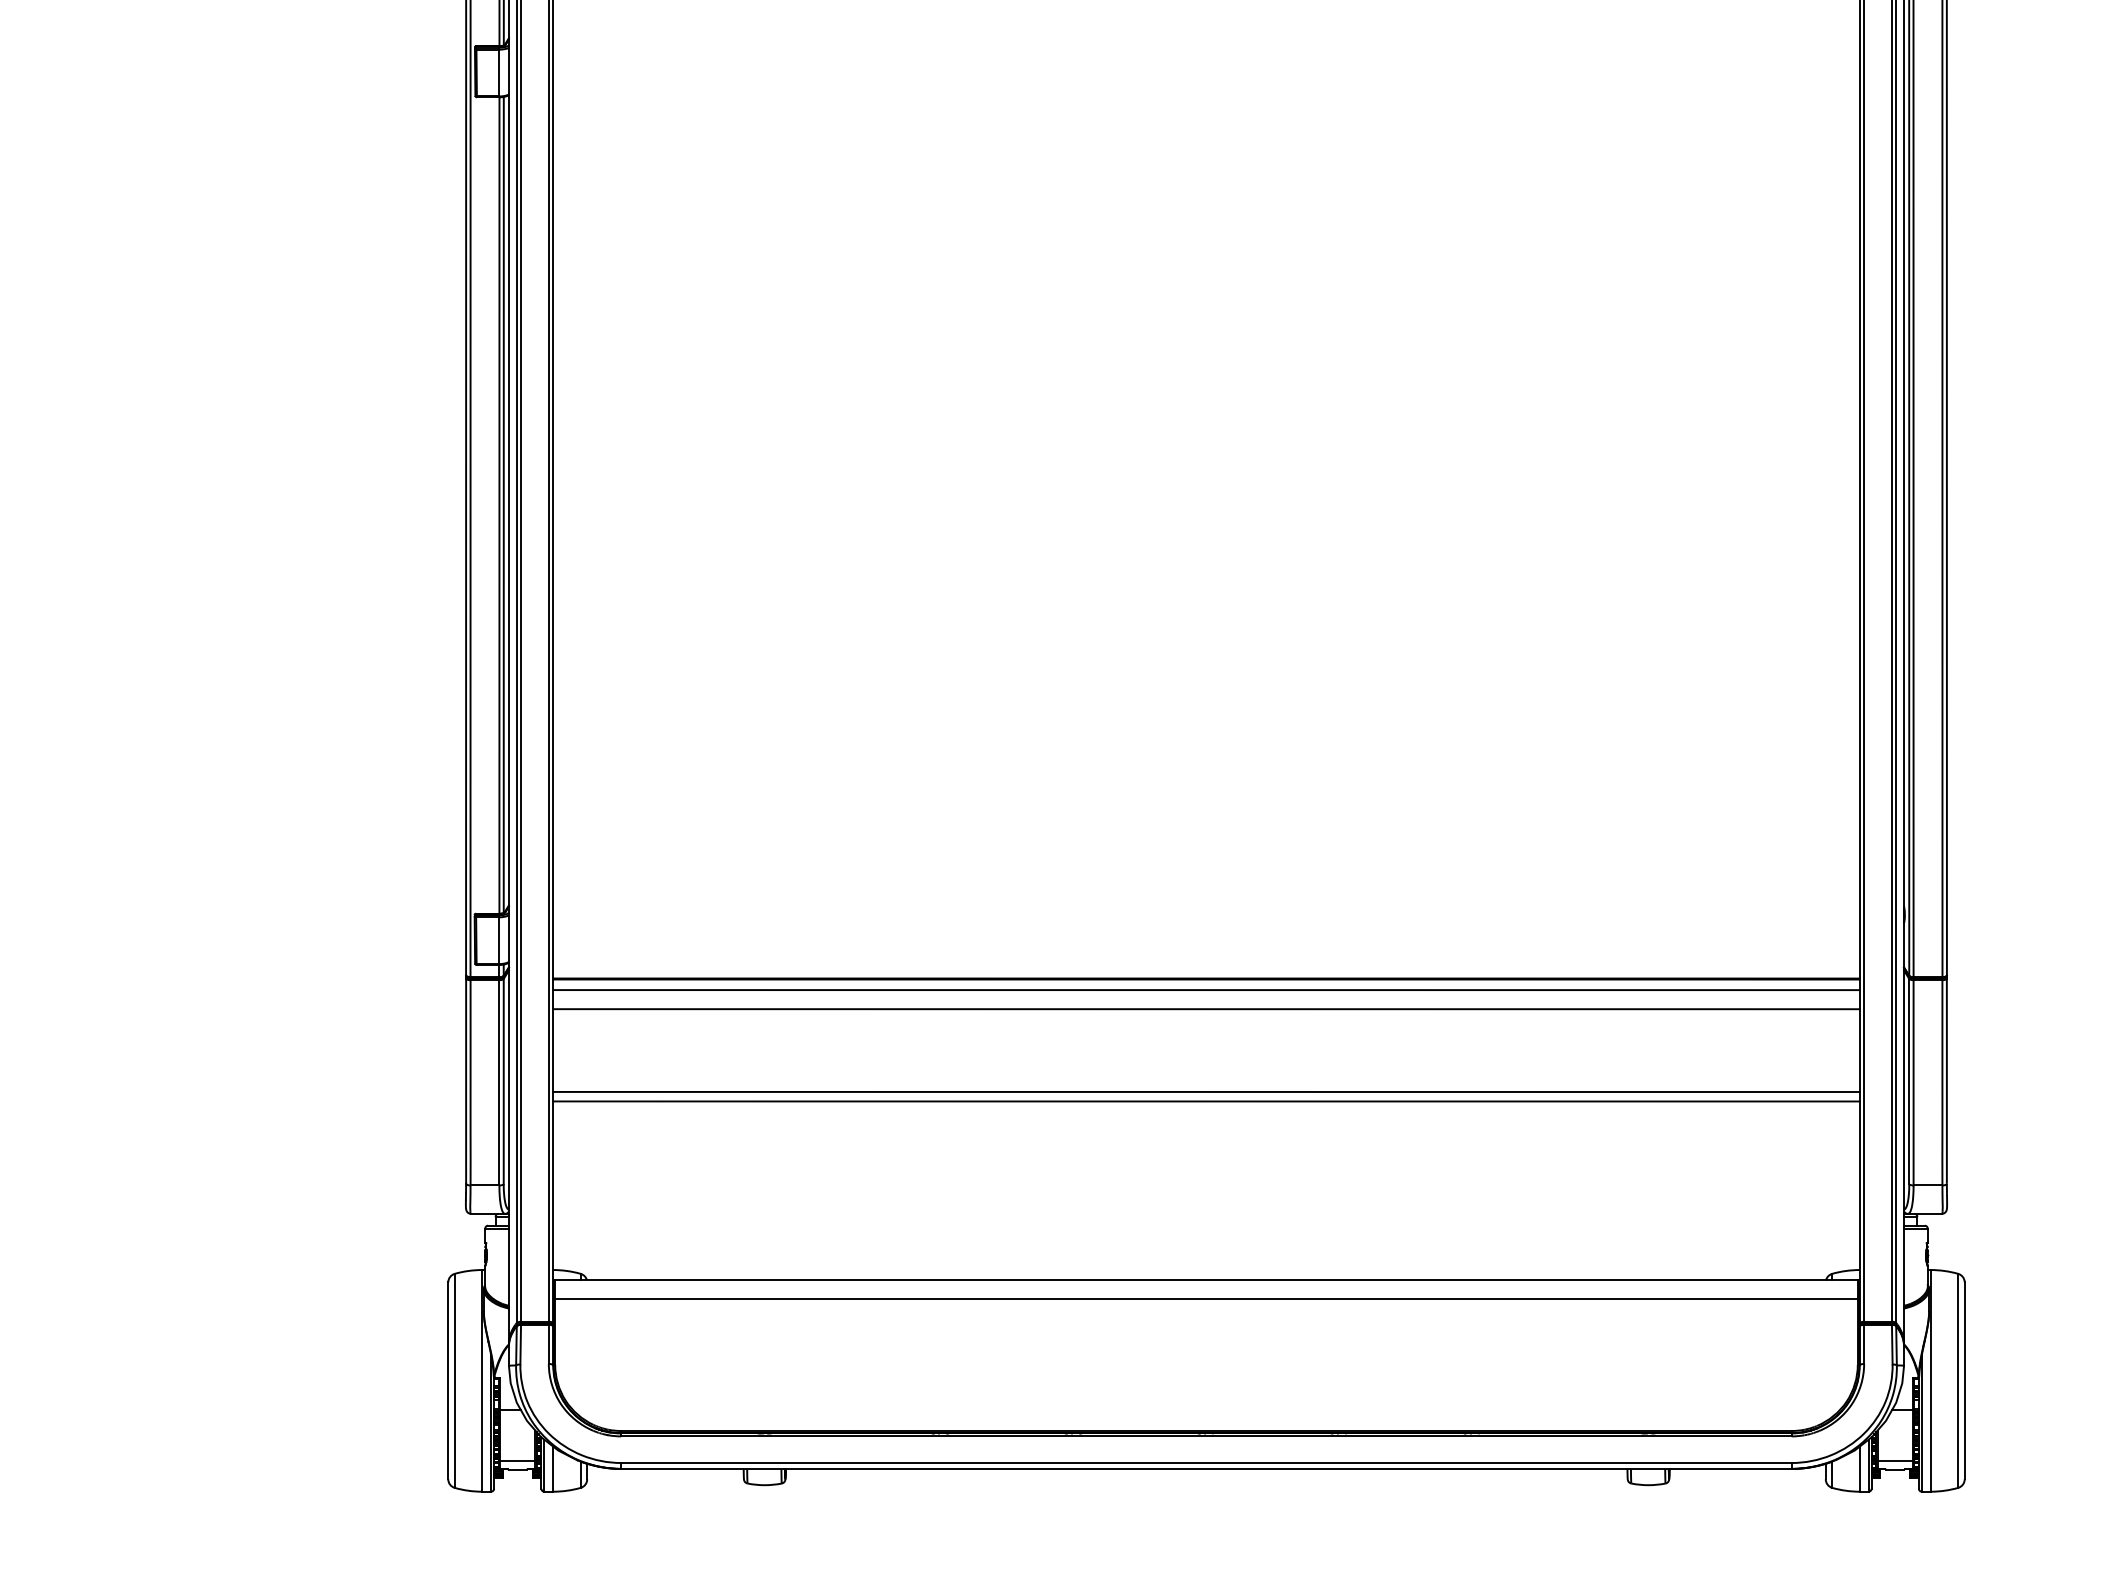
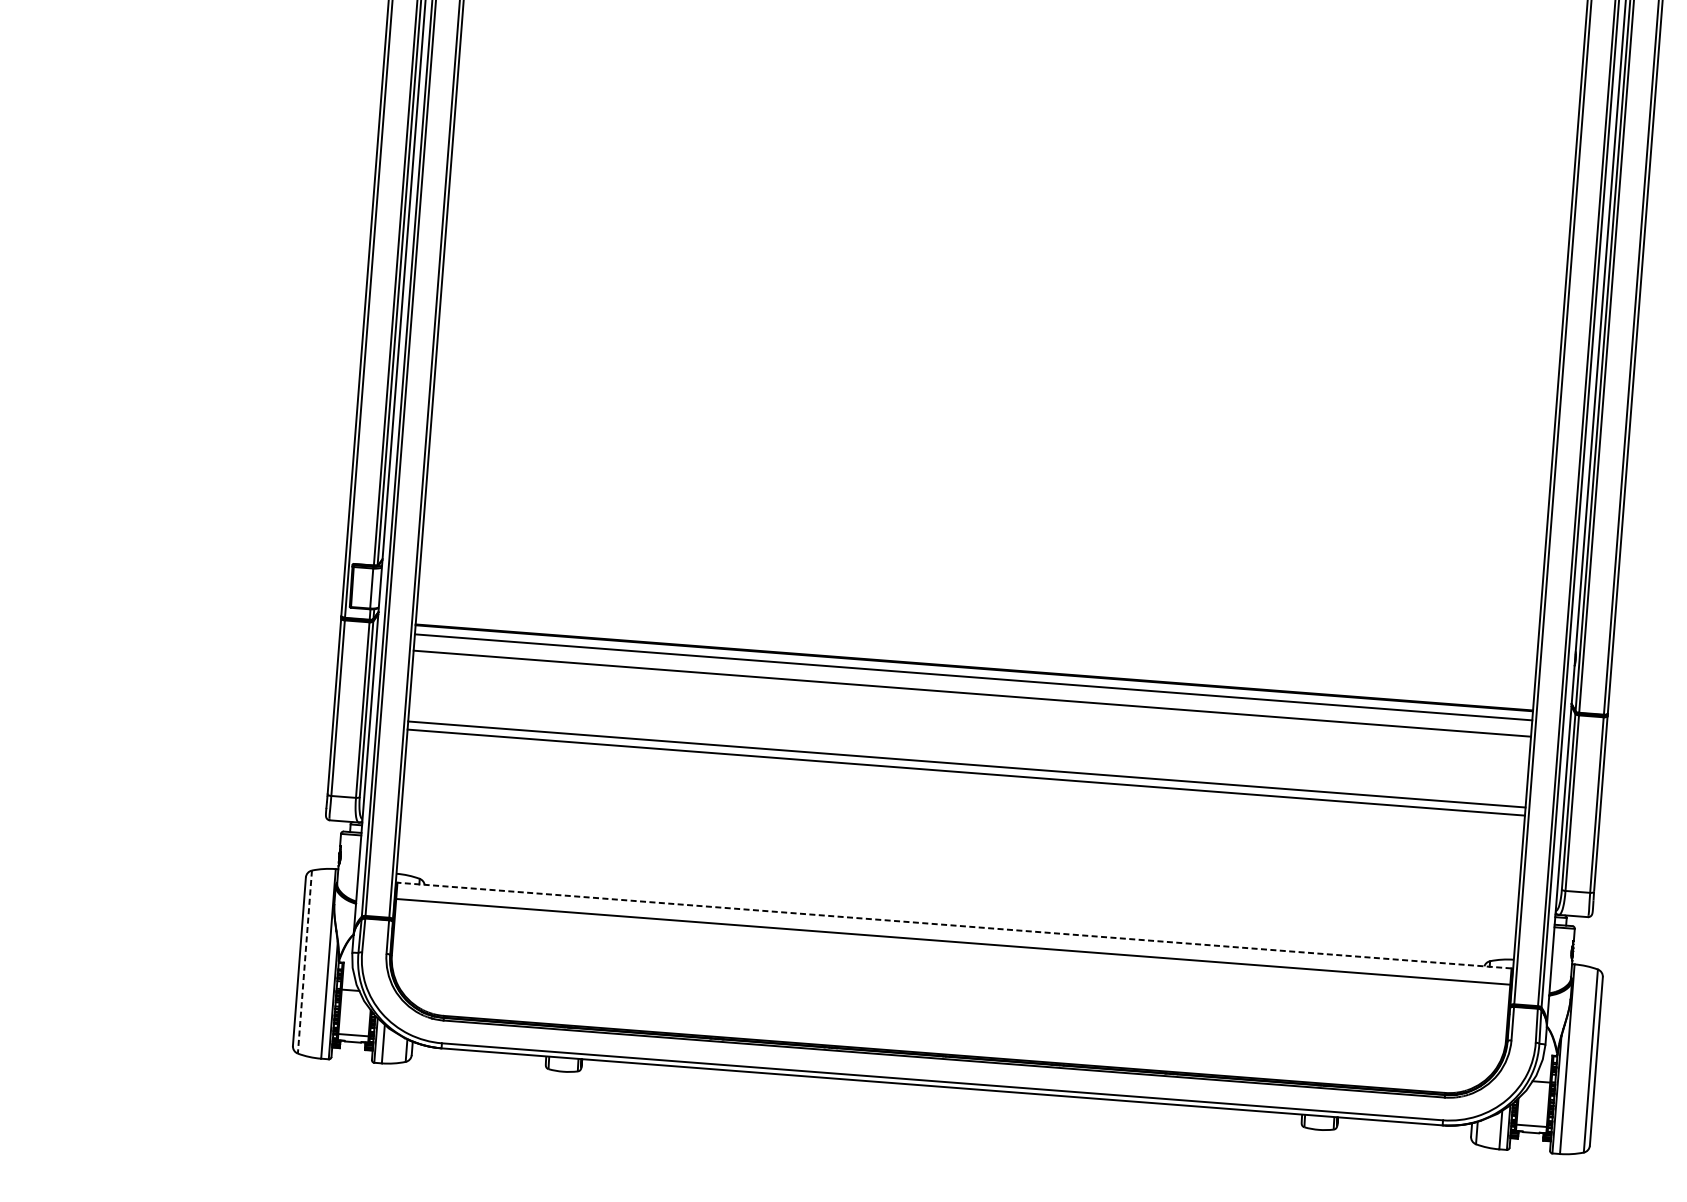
line: (1206, 1280) -> (954, 925), solid -> dashed
line: (454, 1380) -> (304, 961), solid -> dashed

